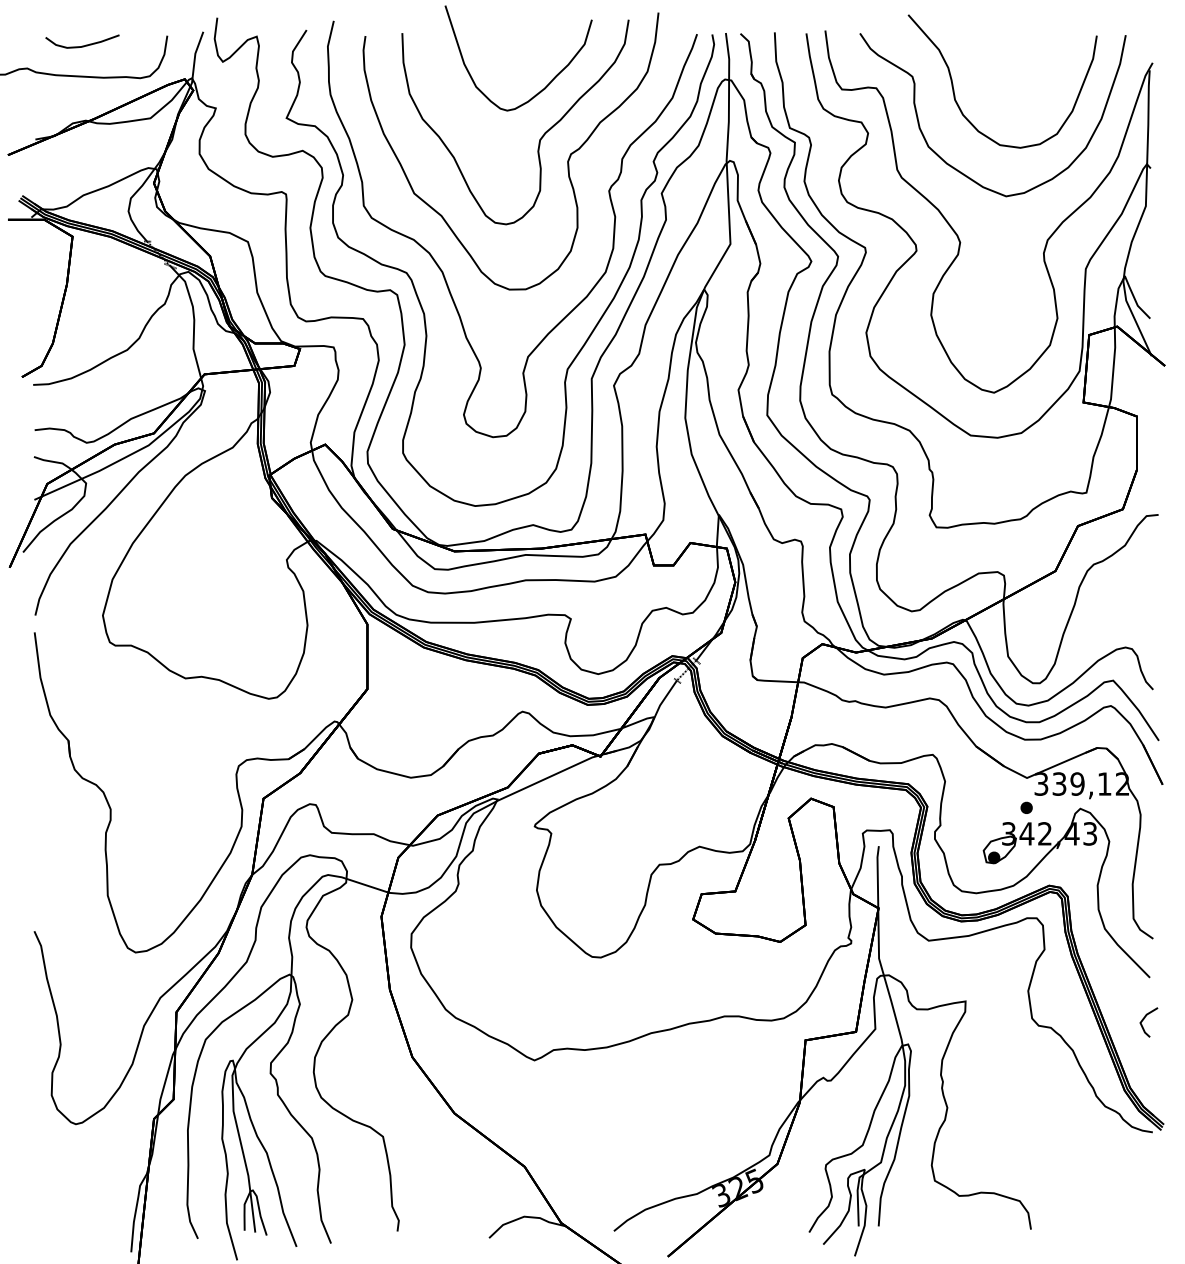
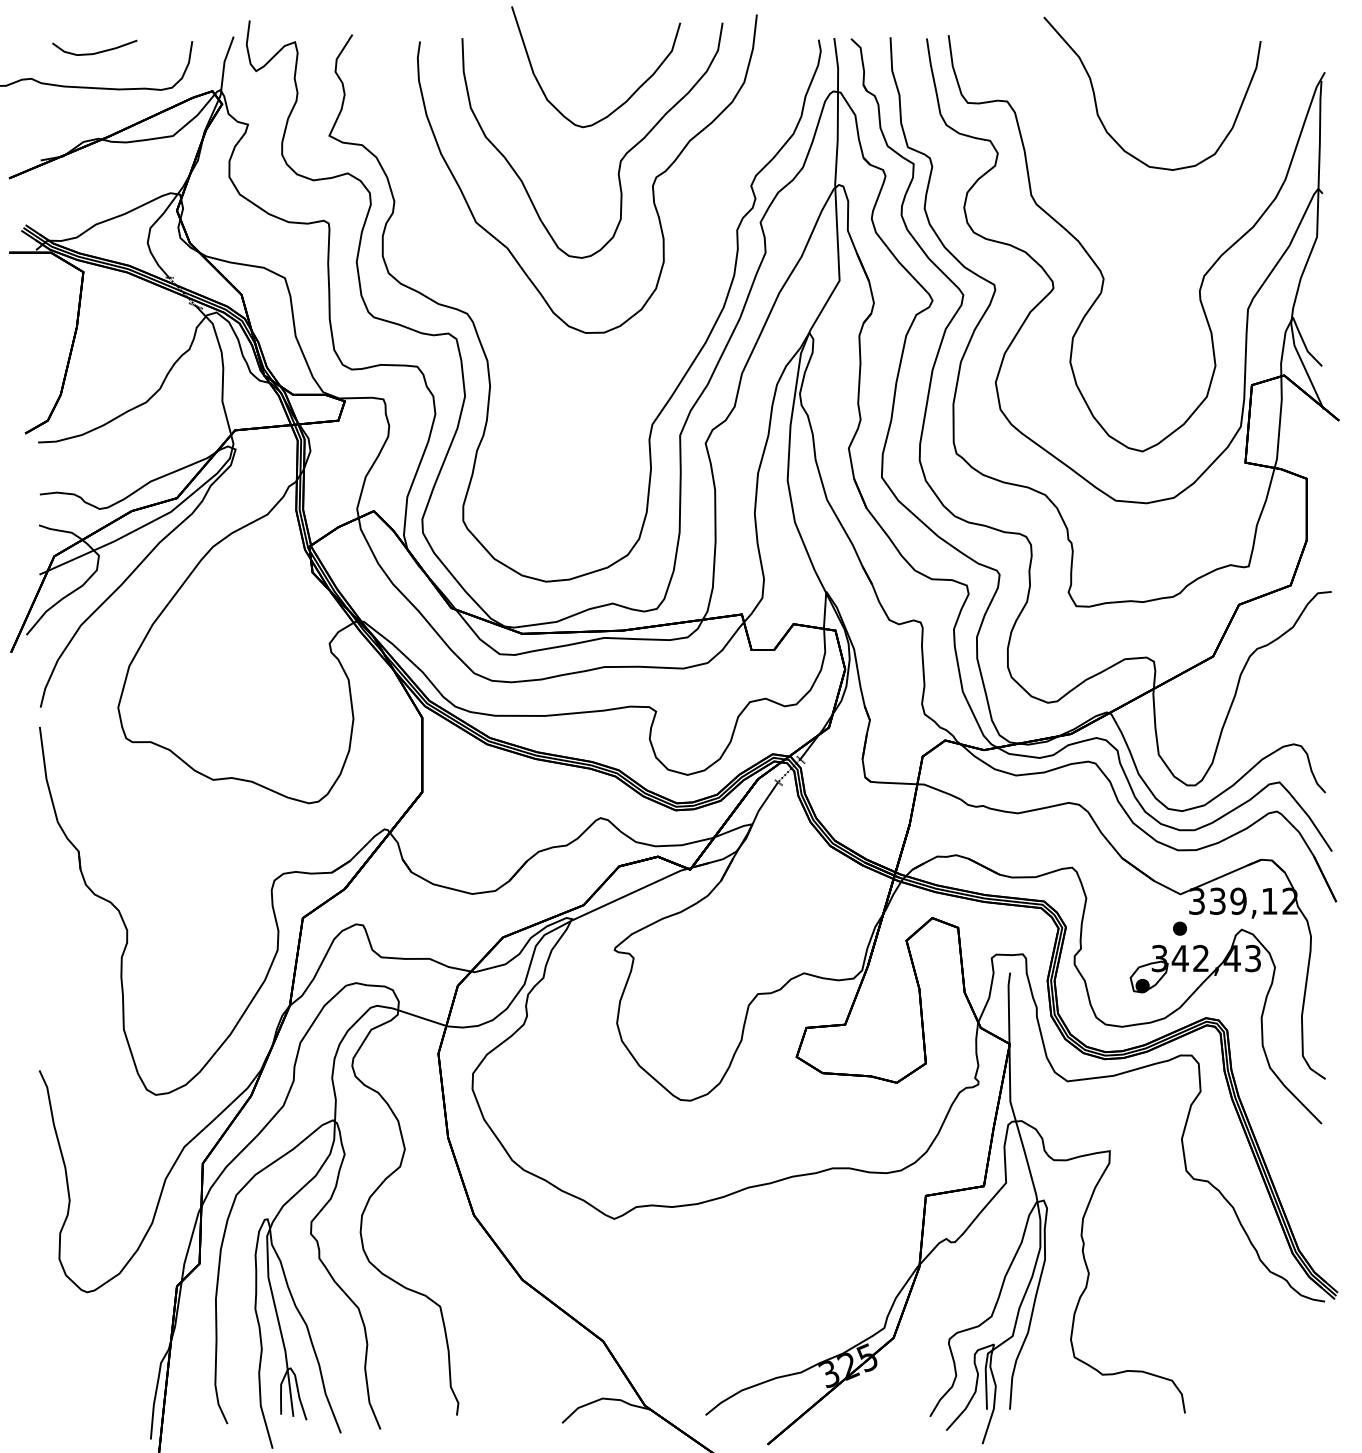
part: (957, 169) -> (1100, 194), removed
curve: (443, 271) -> (509, 312), removed
line: (1145, 1018) -> (1316, 1170), removed

